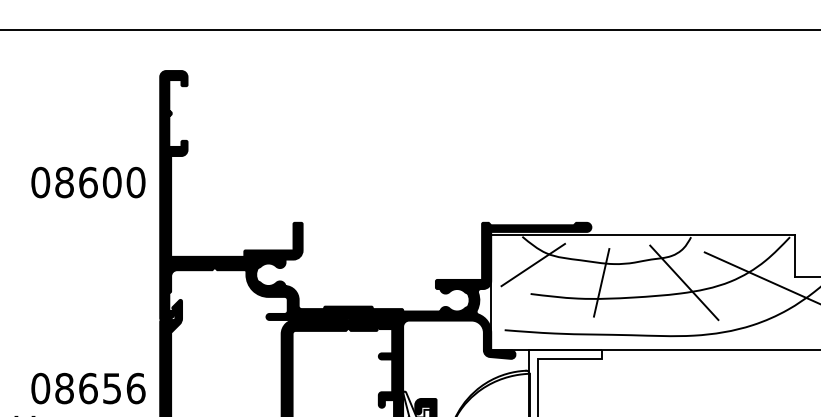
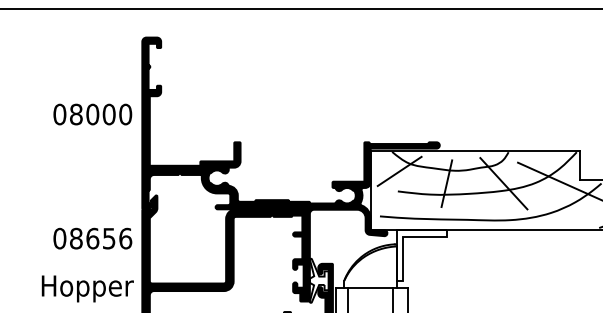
text: (88, 182) -> (92, 114), 08600 -> 08000
text: (88, 388) -> (92, 238), moved

